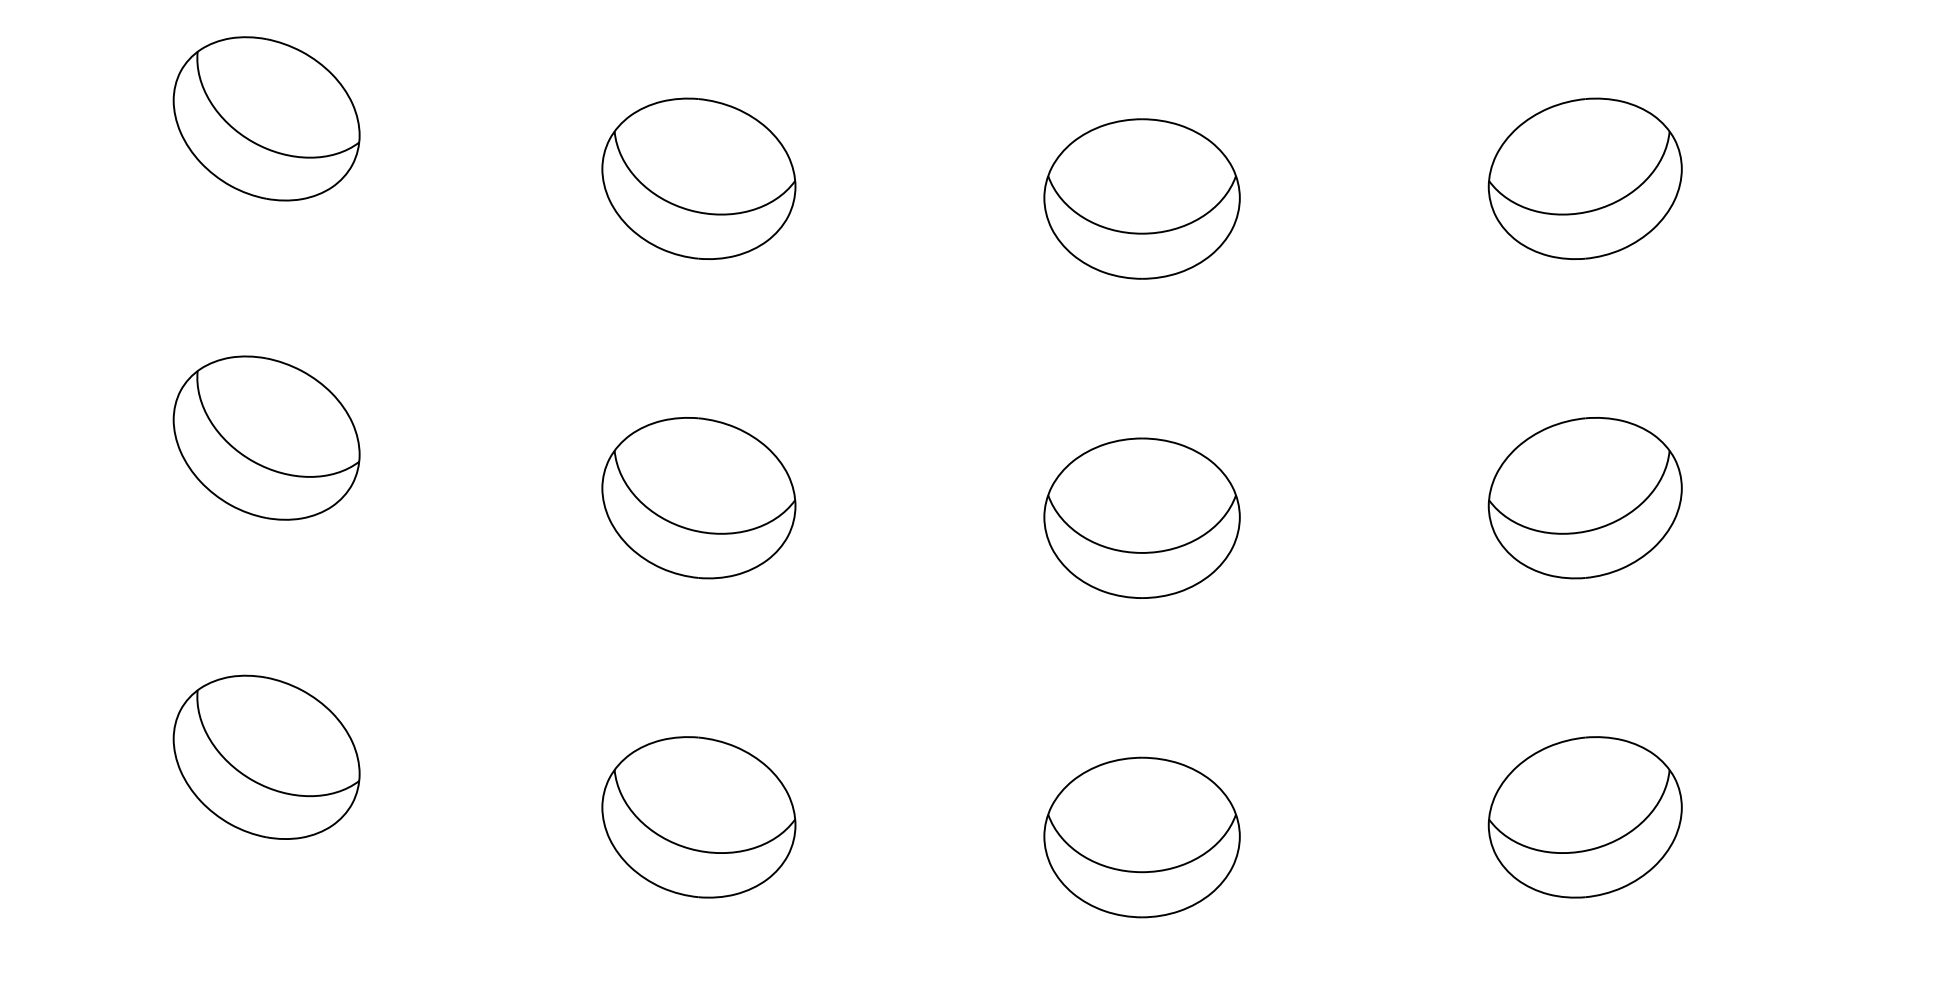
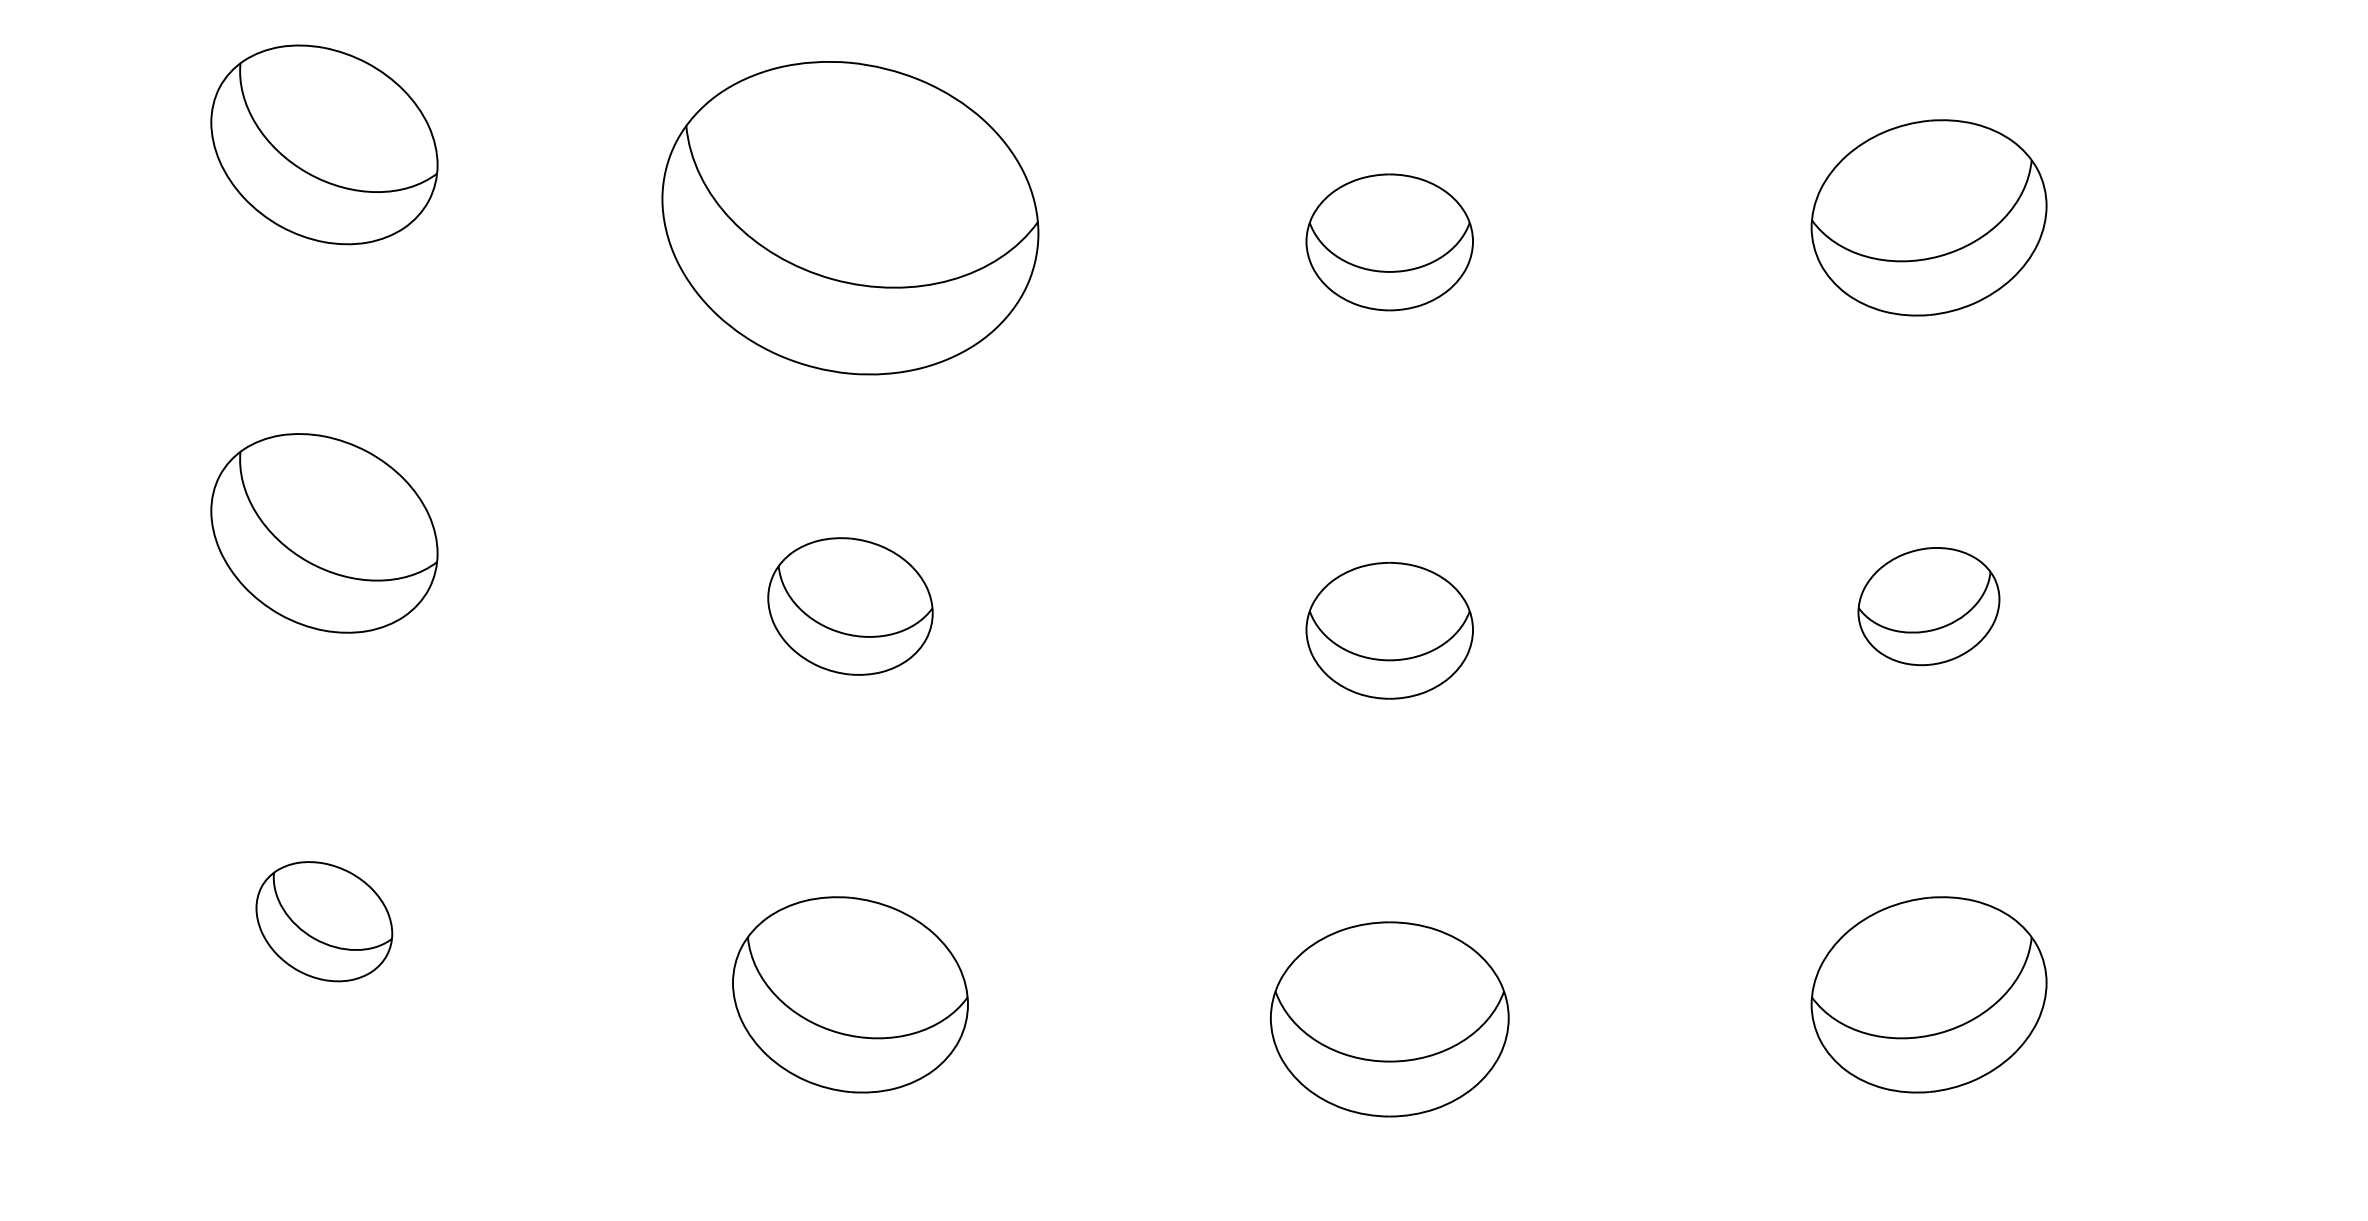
part: (698, 178) -> (849, 217), size x1.6
part: (1141, 198) -> (1389, 241), size x0.7
part: (698, 498) -> (849, 606), size x0.7
part: (1584, 498) -> (1928, 606), size x0.6
part: (1141, 517) -> (1389, 629), size x0.7
part: (266, 756) -> (324, 920), size x0.6

